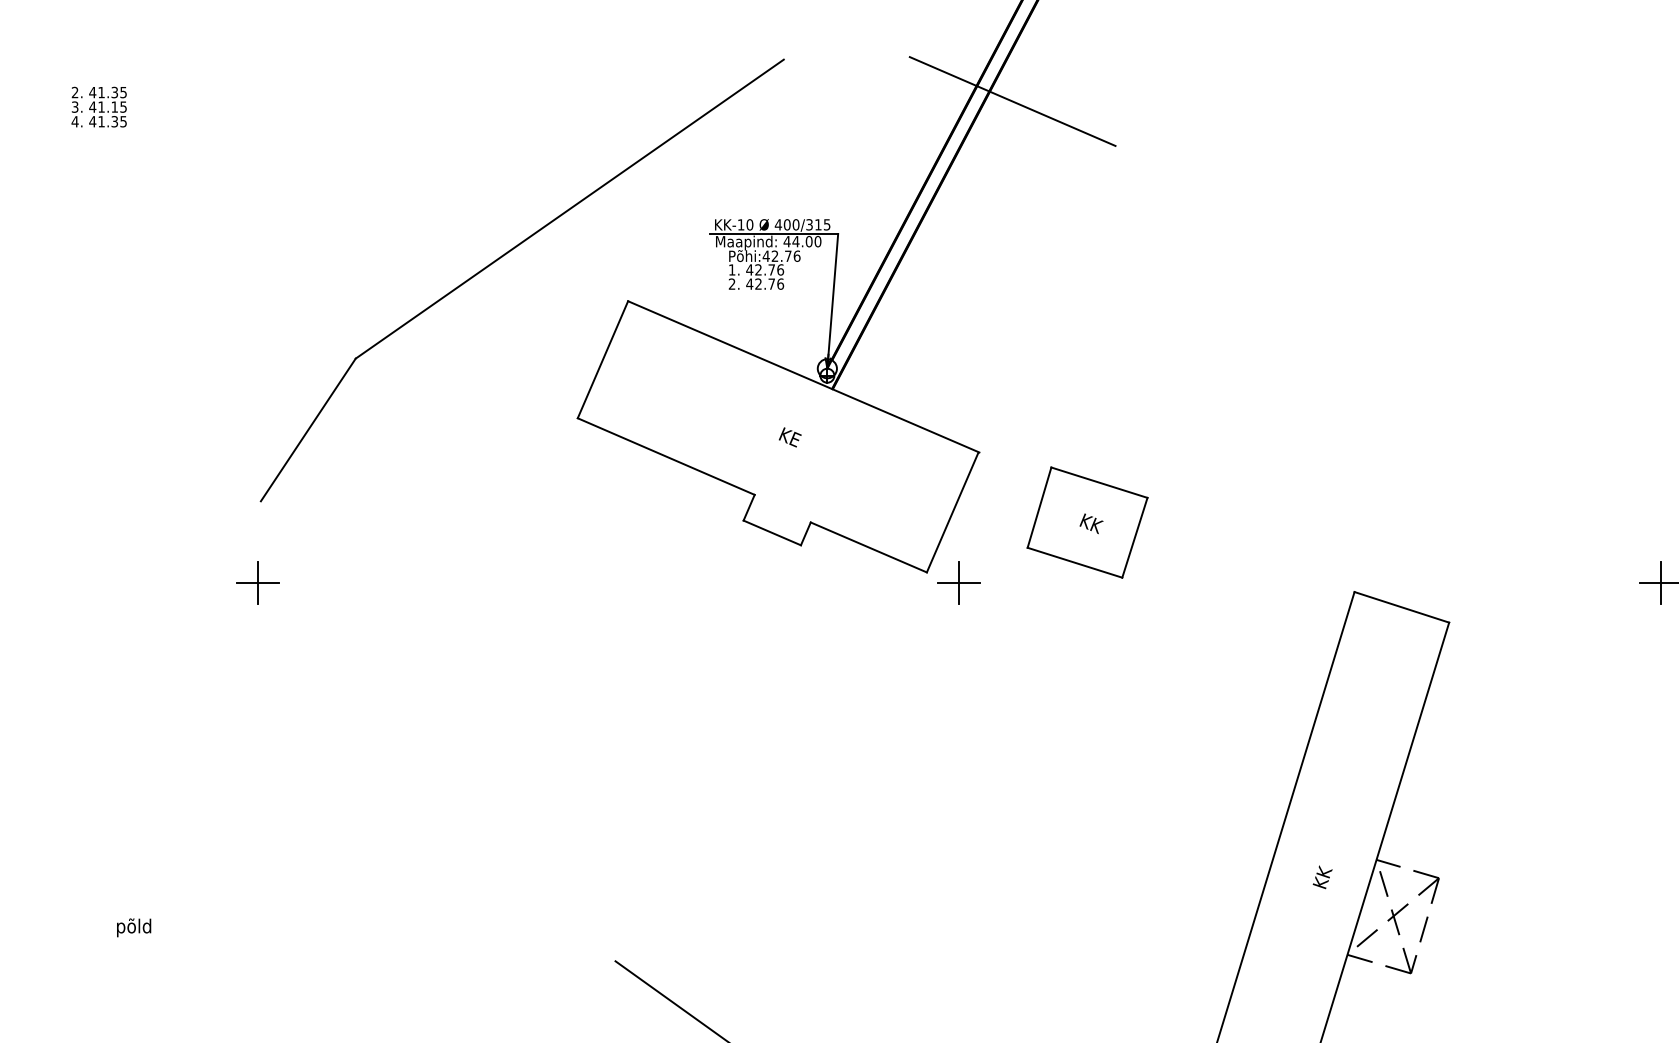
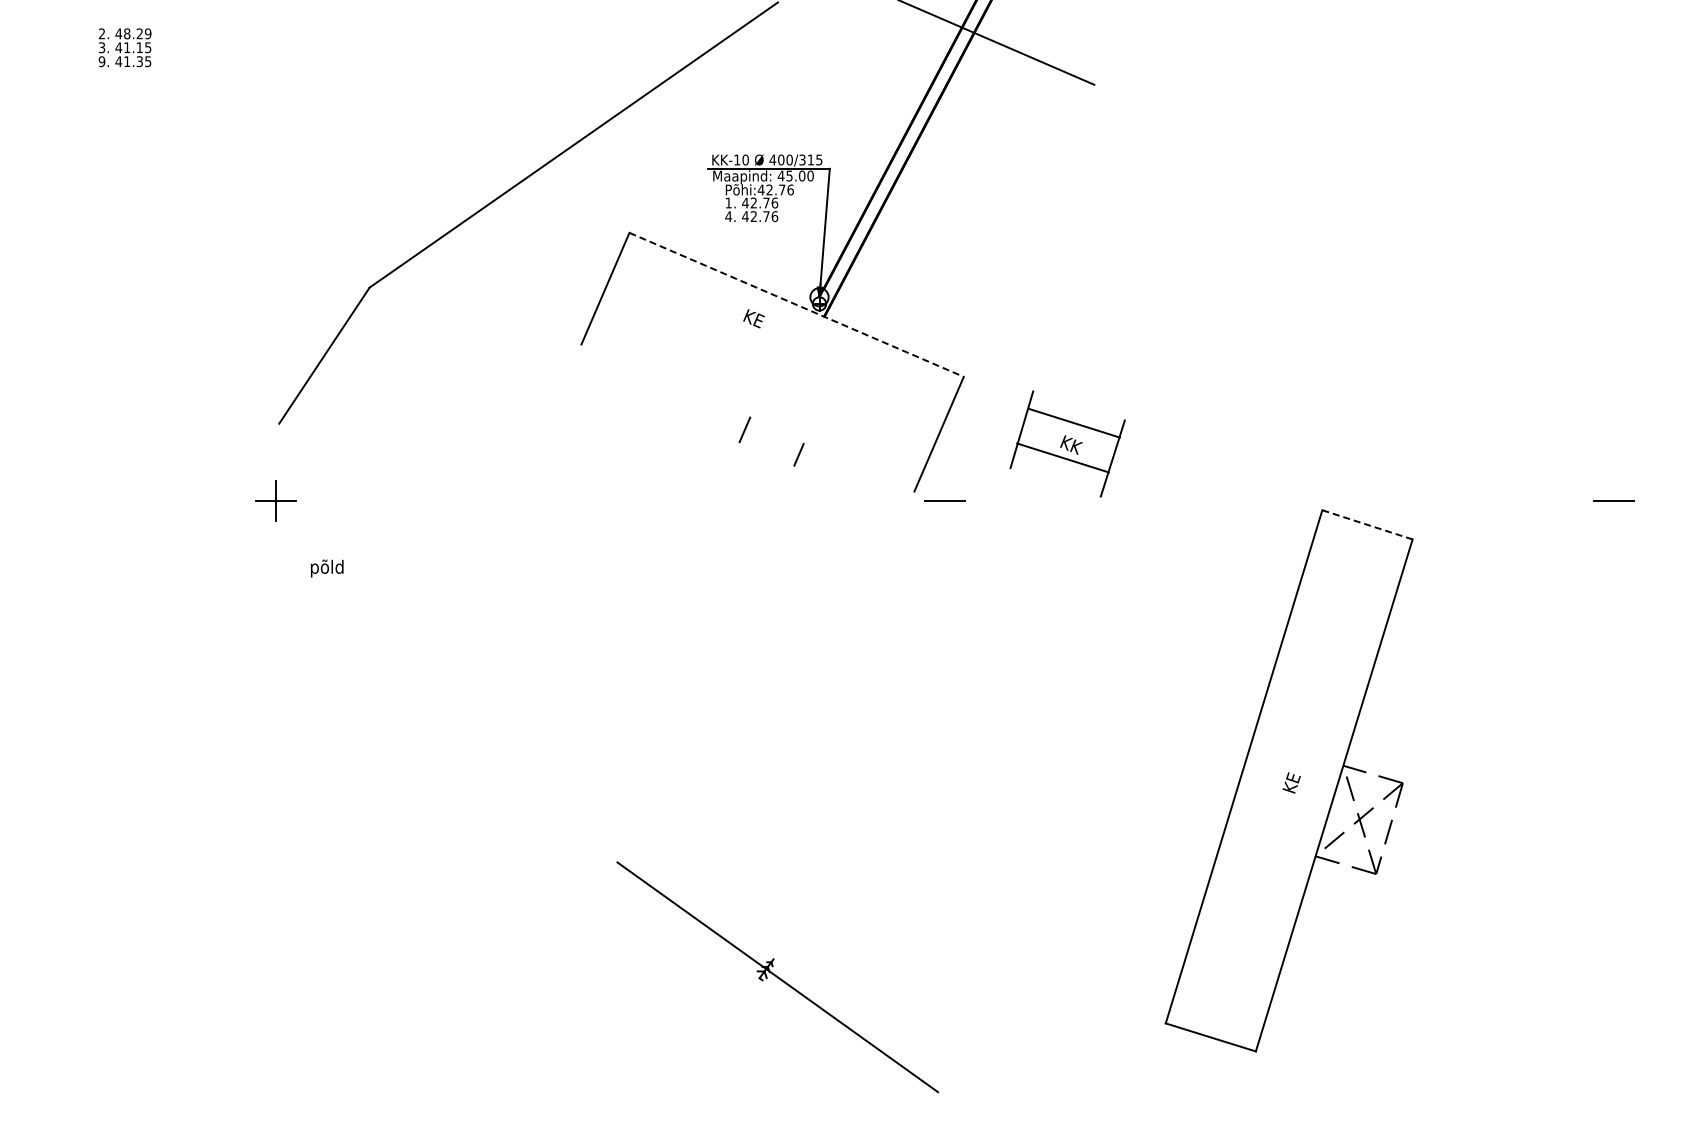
text: (112, 92) -> (137, 33), 41.35 -> 48.29
text: (74, 121) -> (101, 61), 4. -> 9.
text: (795, 241) -> (789, 175), 44.00 -> 45.00
text: (731, 284) -> (728, 216), 2. -> 4.
line: (804, 377) -> (797, 305), solid -> dashed
text: (789, 437) -> (753, 318), moved
line: (665, 455) -> (665, 380), removed
line: (1098, 482) -> (1062, 457), moved
line: (771, 532) -> (766, 453), removed
line: (868, 547) -> (858, 467), removed
line: (1074, 562) -> (1074, 423), moved
line: (959, 582) -> (945, 501), removed
line: (1660, 582) -> (1614, 501), removed
line: (1401, 608) -> (1367, 525), solid -> dashed
text: (1324, 871) -> (1293, 776), KK -> KE
text: (134, 927) -> (327, 568), moved

